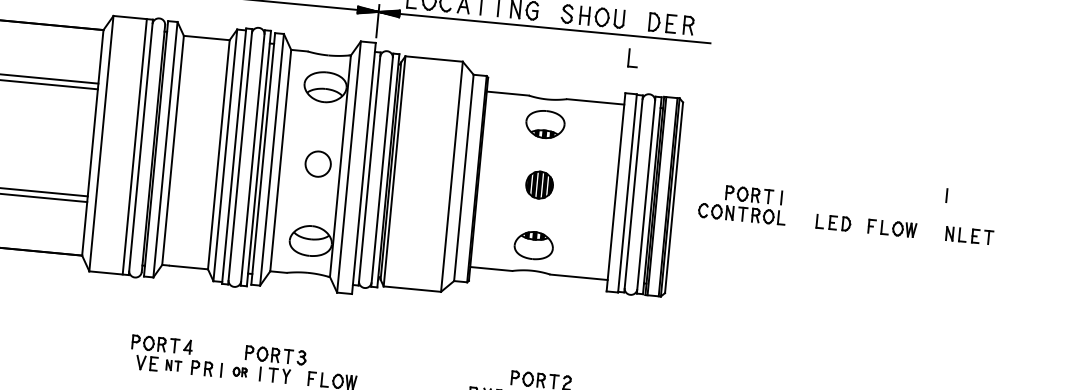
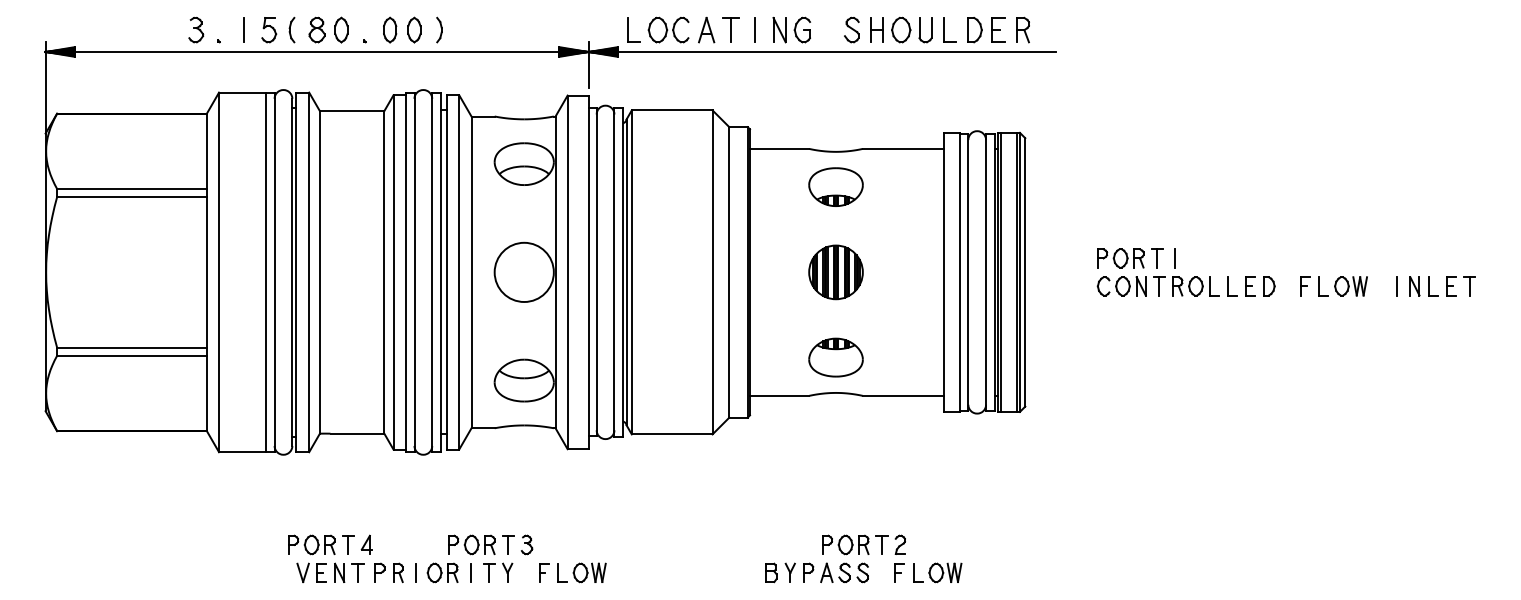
part: (632, 57) -> (949, 29), moved
circle: (317, 164) -> (523, 272), size x1.67
part: (539, 185) -> (835, 272), size x1.43
line: (946, 195) -> (1396, 286), moved
part: (741, 214) -> (1157, 286), moved
part: (173, 365) -> (349, 572), size x1.43
part: (239, 371) -> (442, 572), size x1.67

